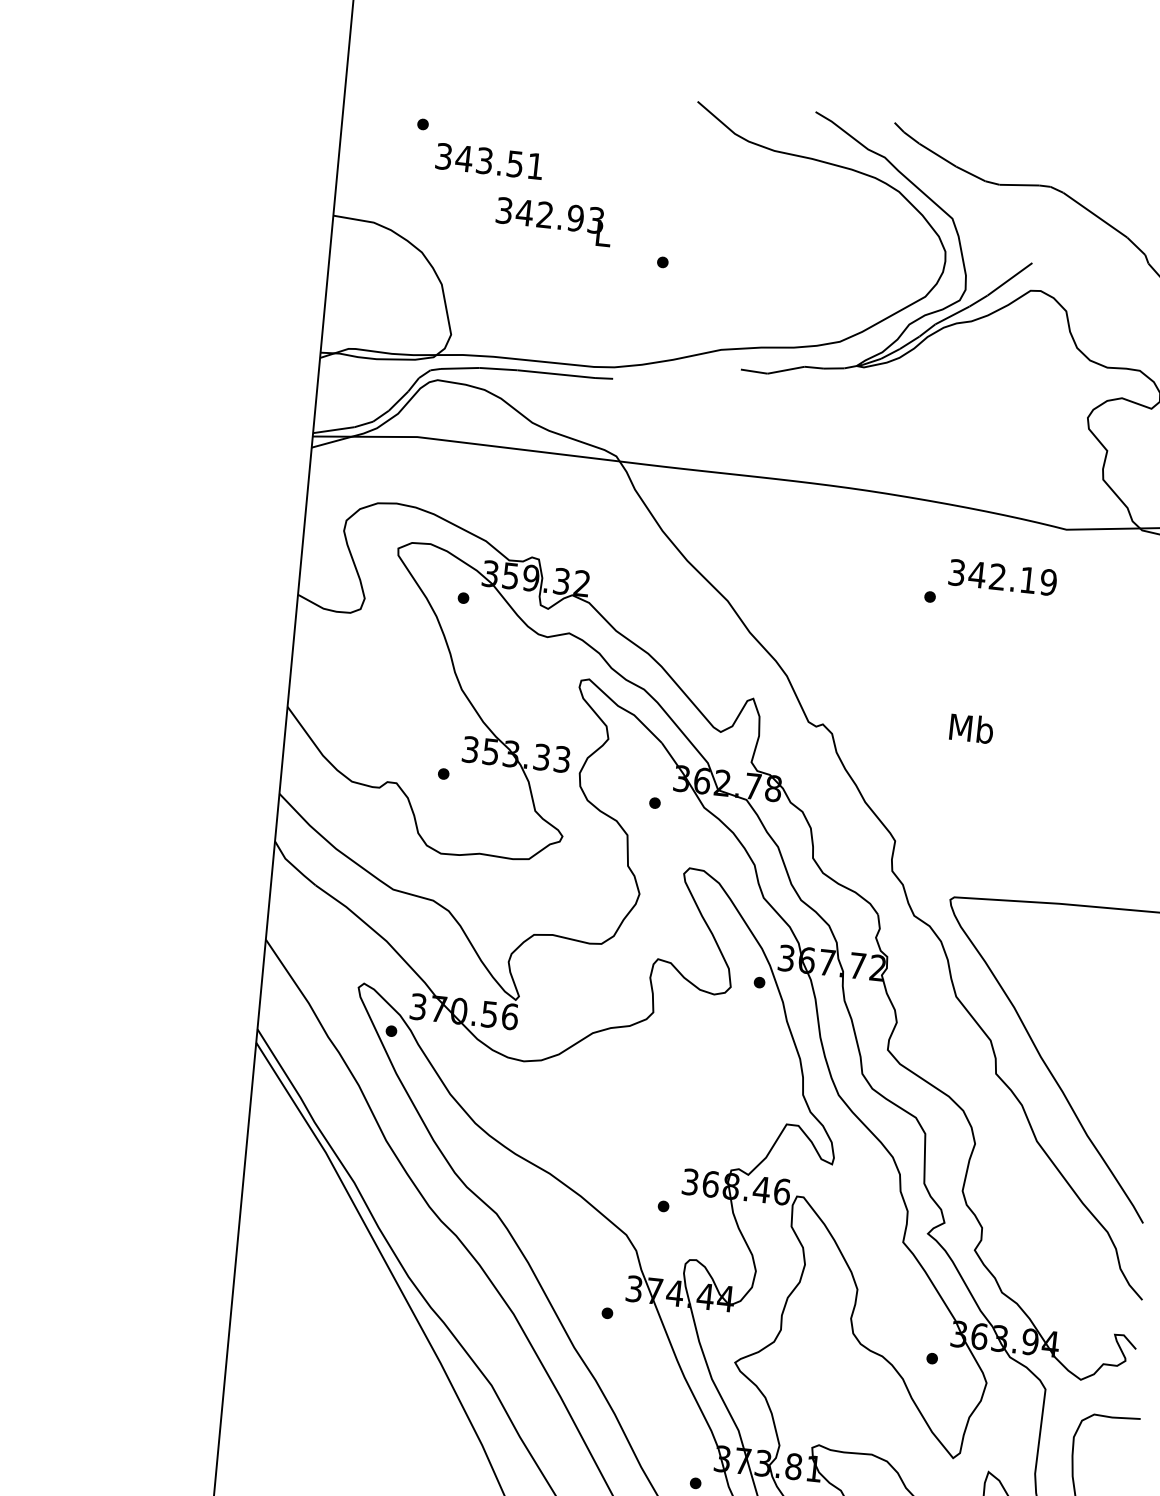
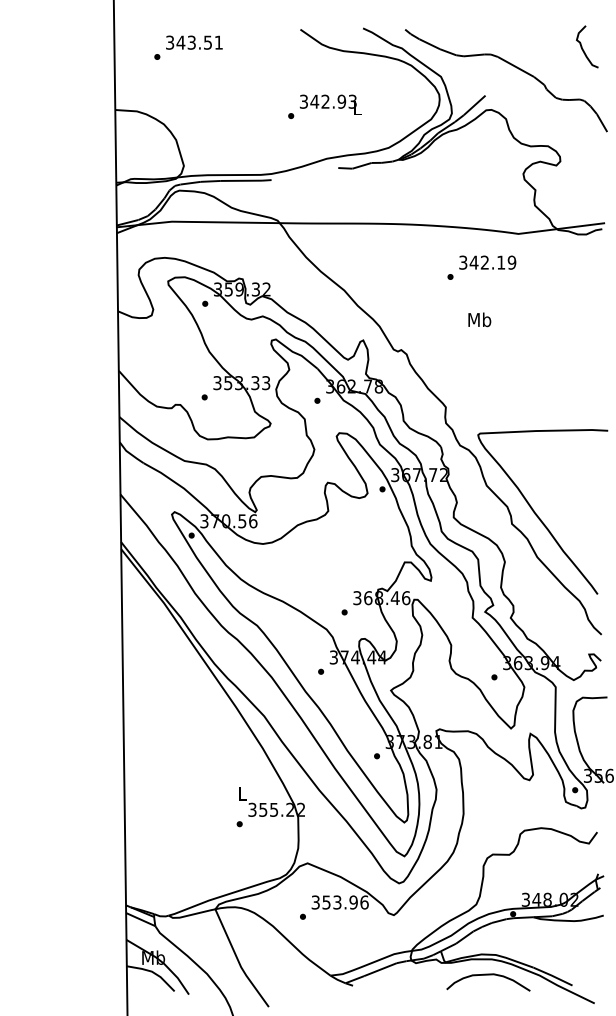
text: (489, 161) -> (194, 42), moved
text: (553, 221) -> (330, 104), moved
text: (971, 727) -> (479, 319), moved

